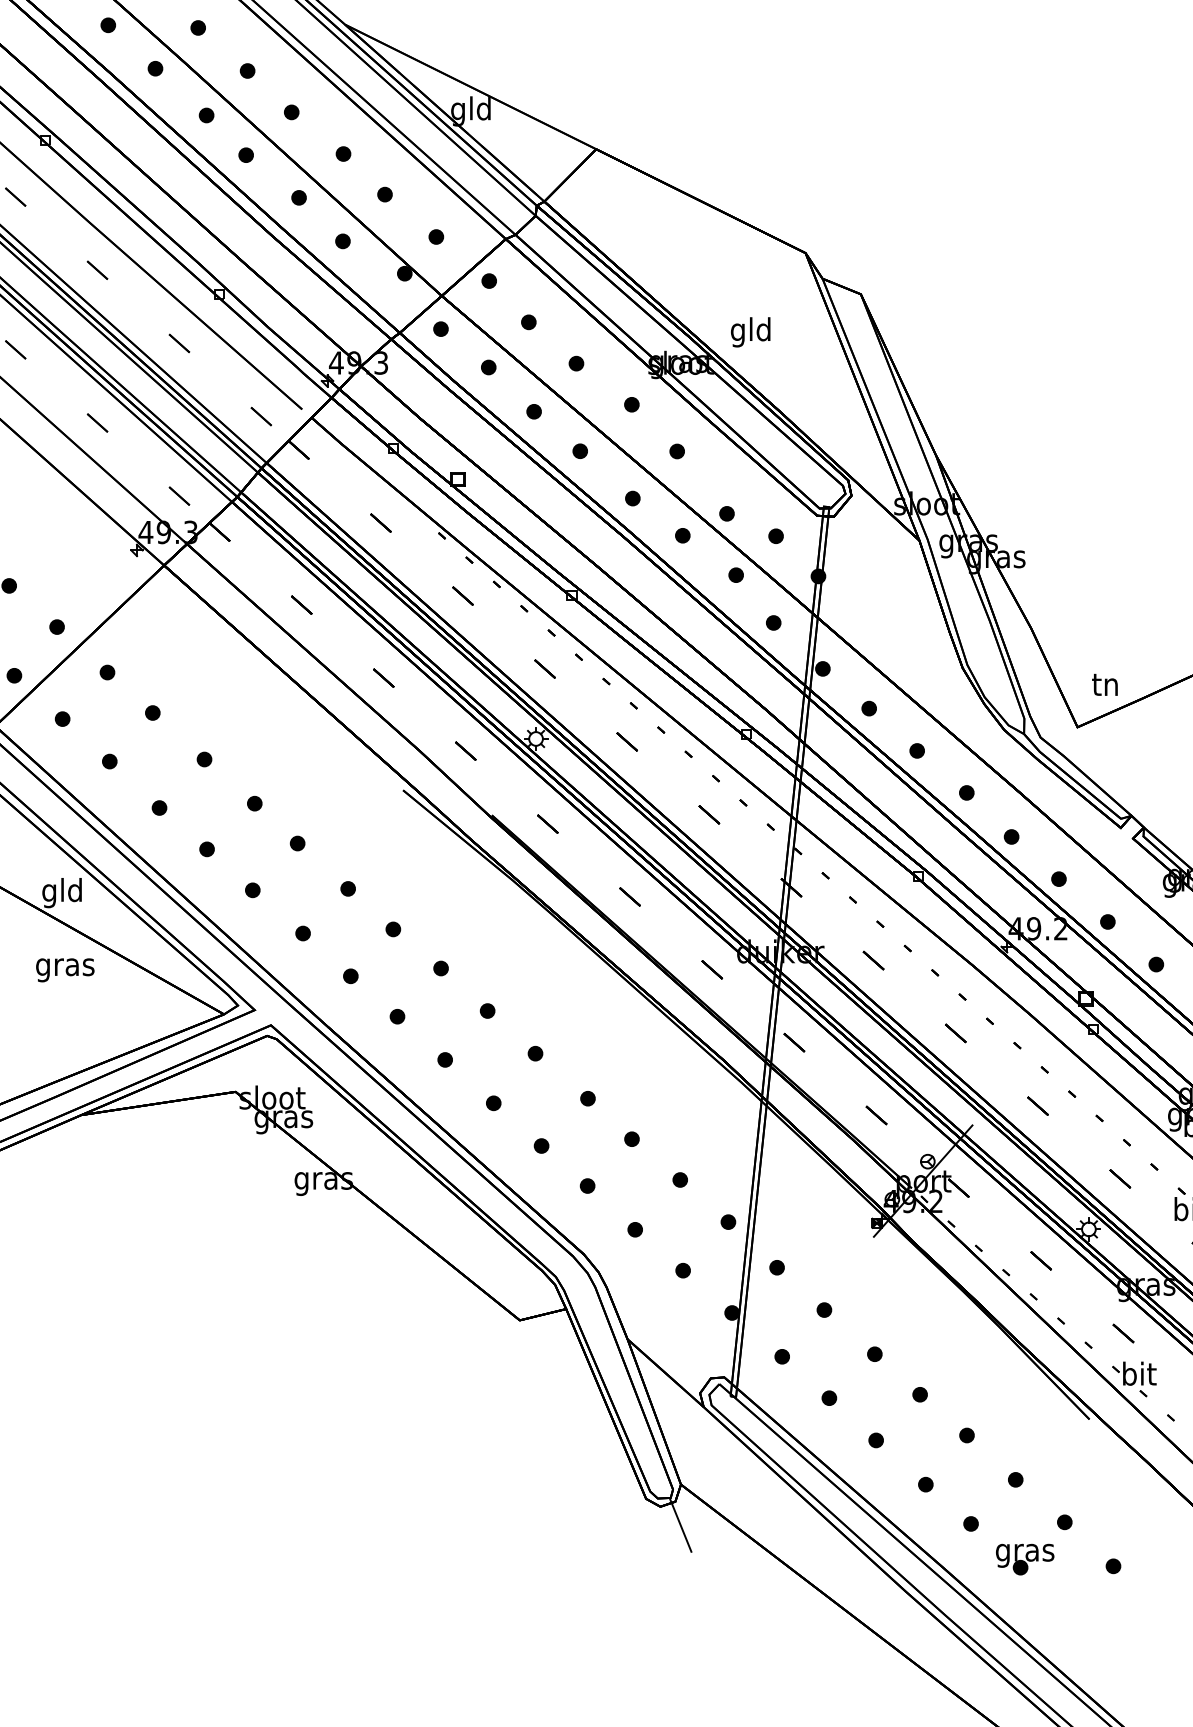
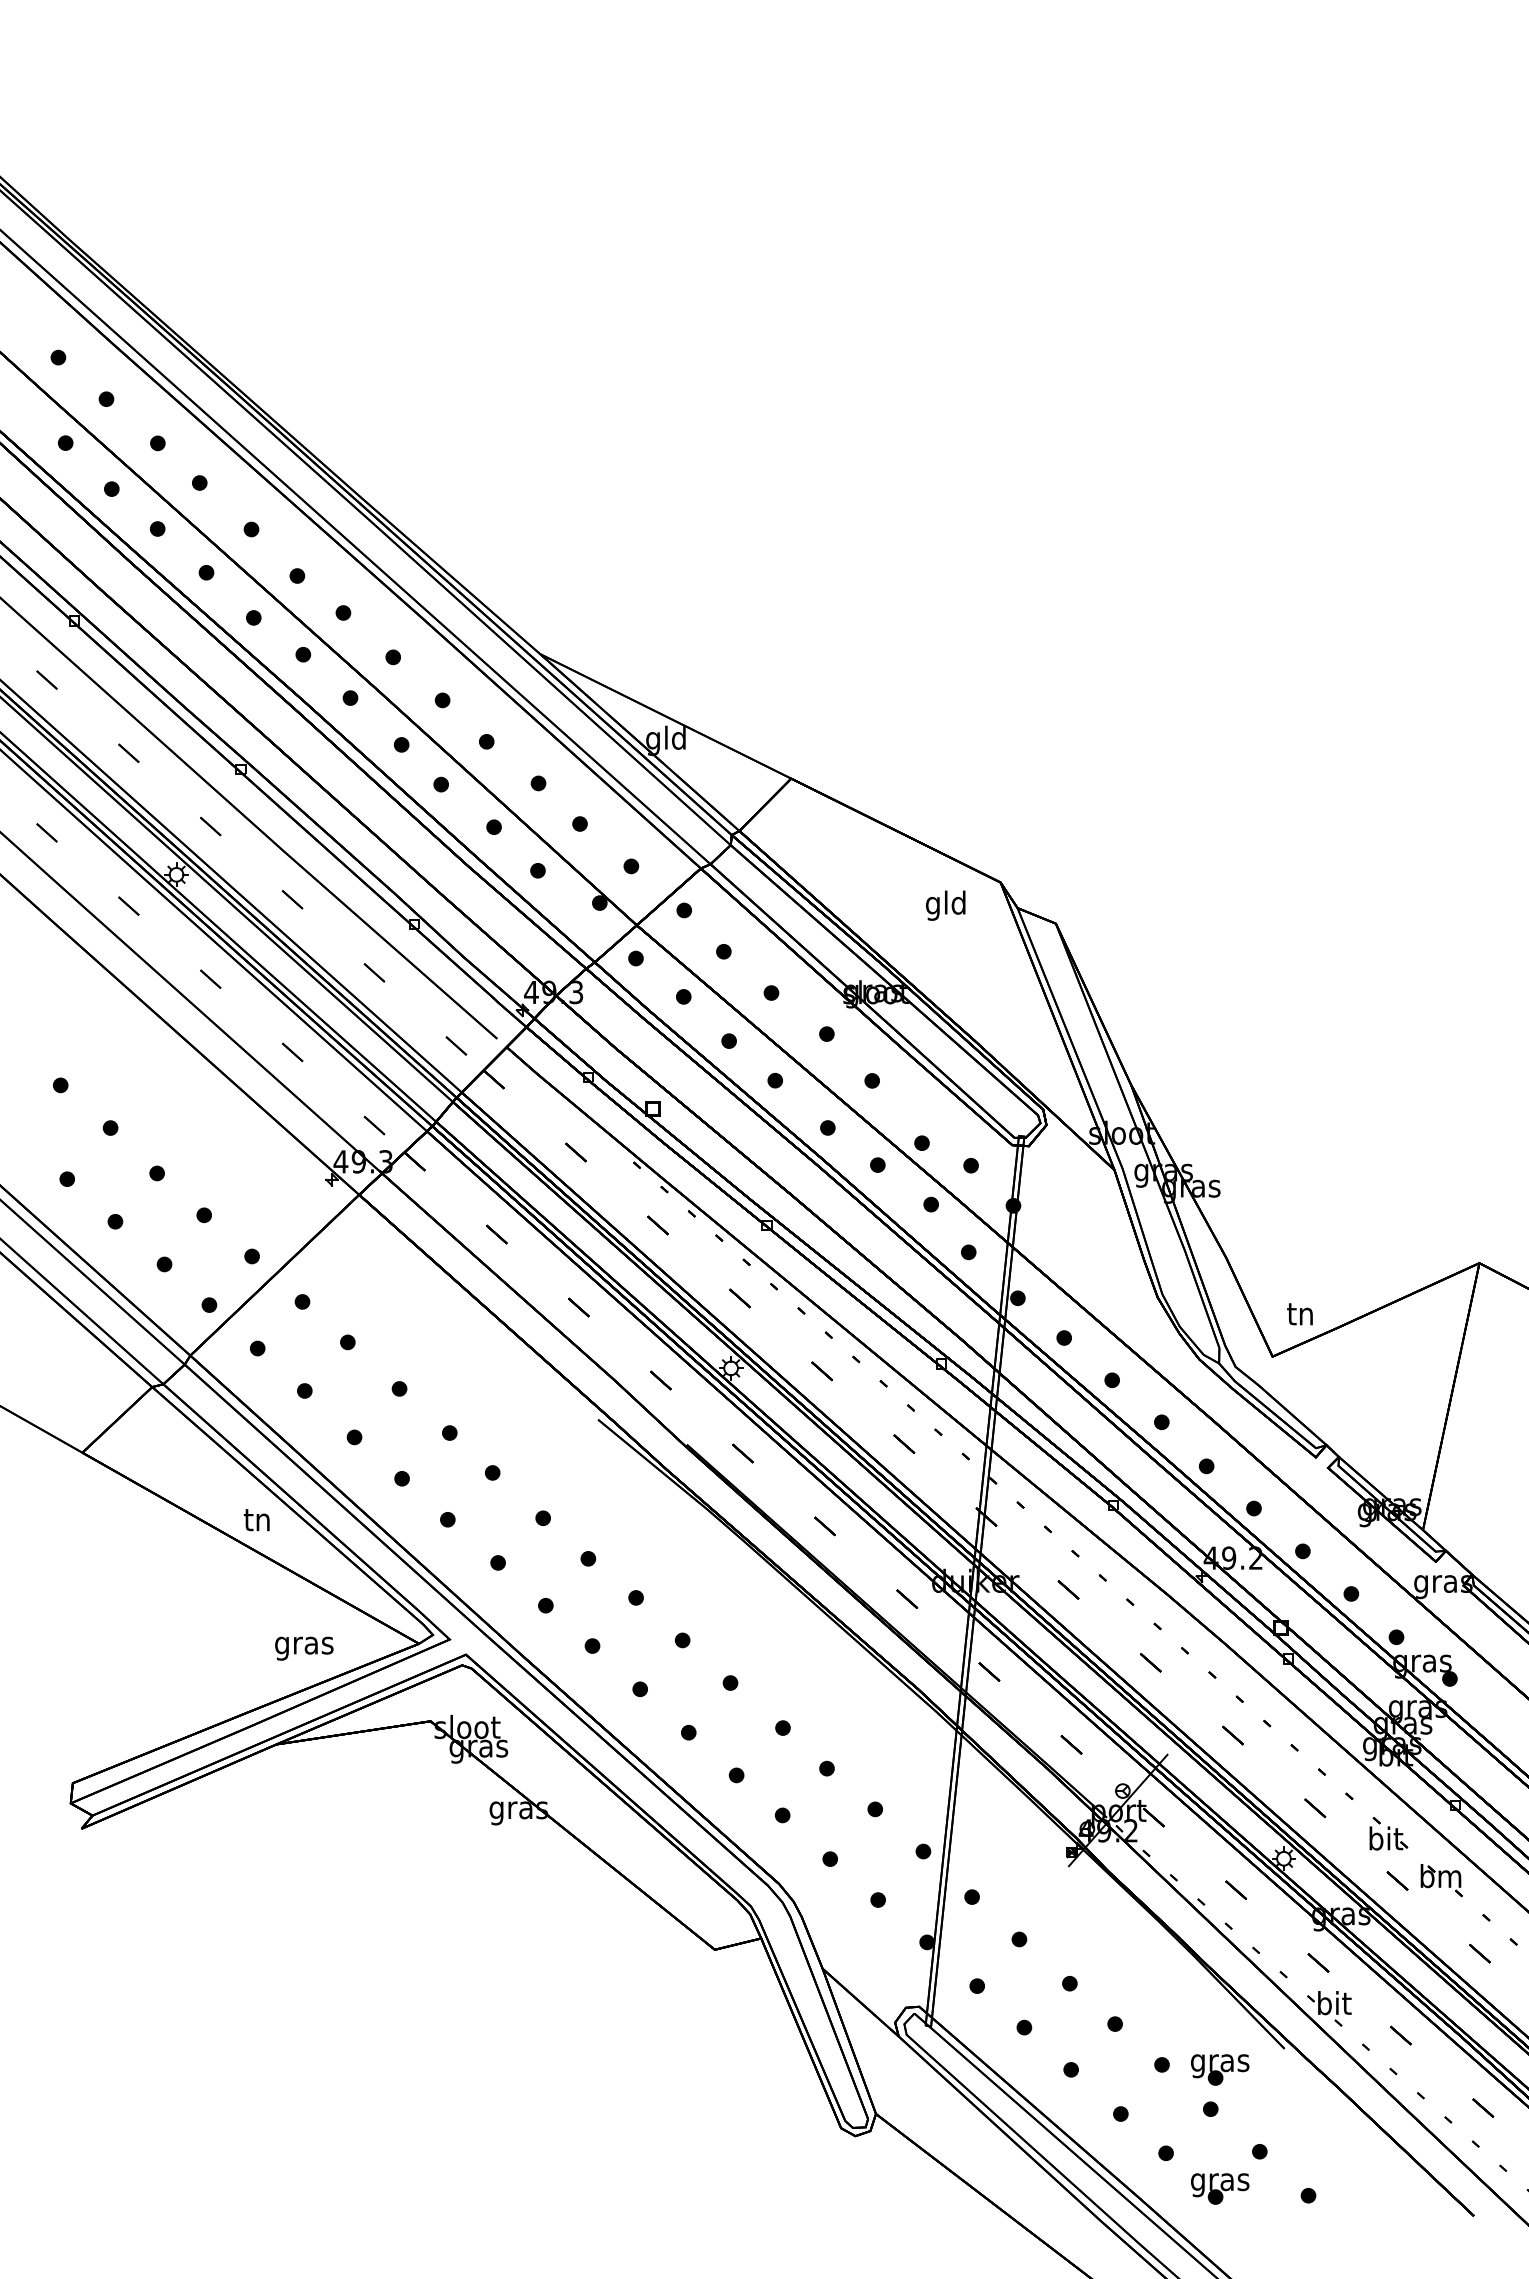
text: (750, 332) -> (945, 905), moved
text: (61, 893) -> (256, 1522), gld -> tn
text: (65, 970) -> (304, 1648), moved
part: (1025, 1440) -> (1220, 2069), added
line: (680, 1525) -> (875, 2154), removed

